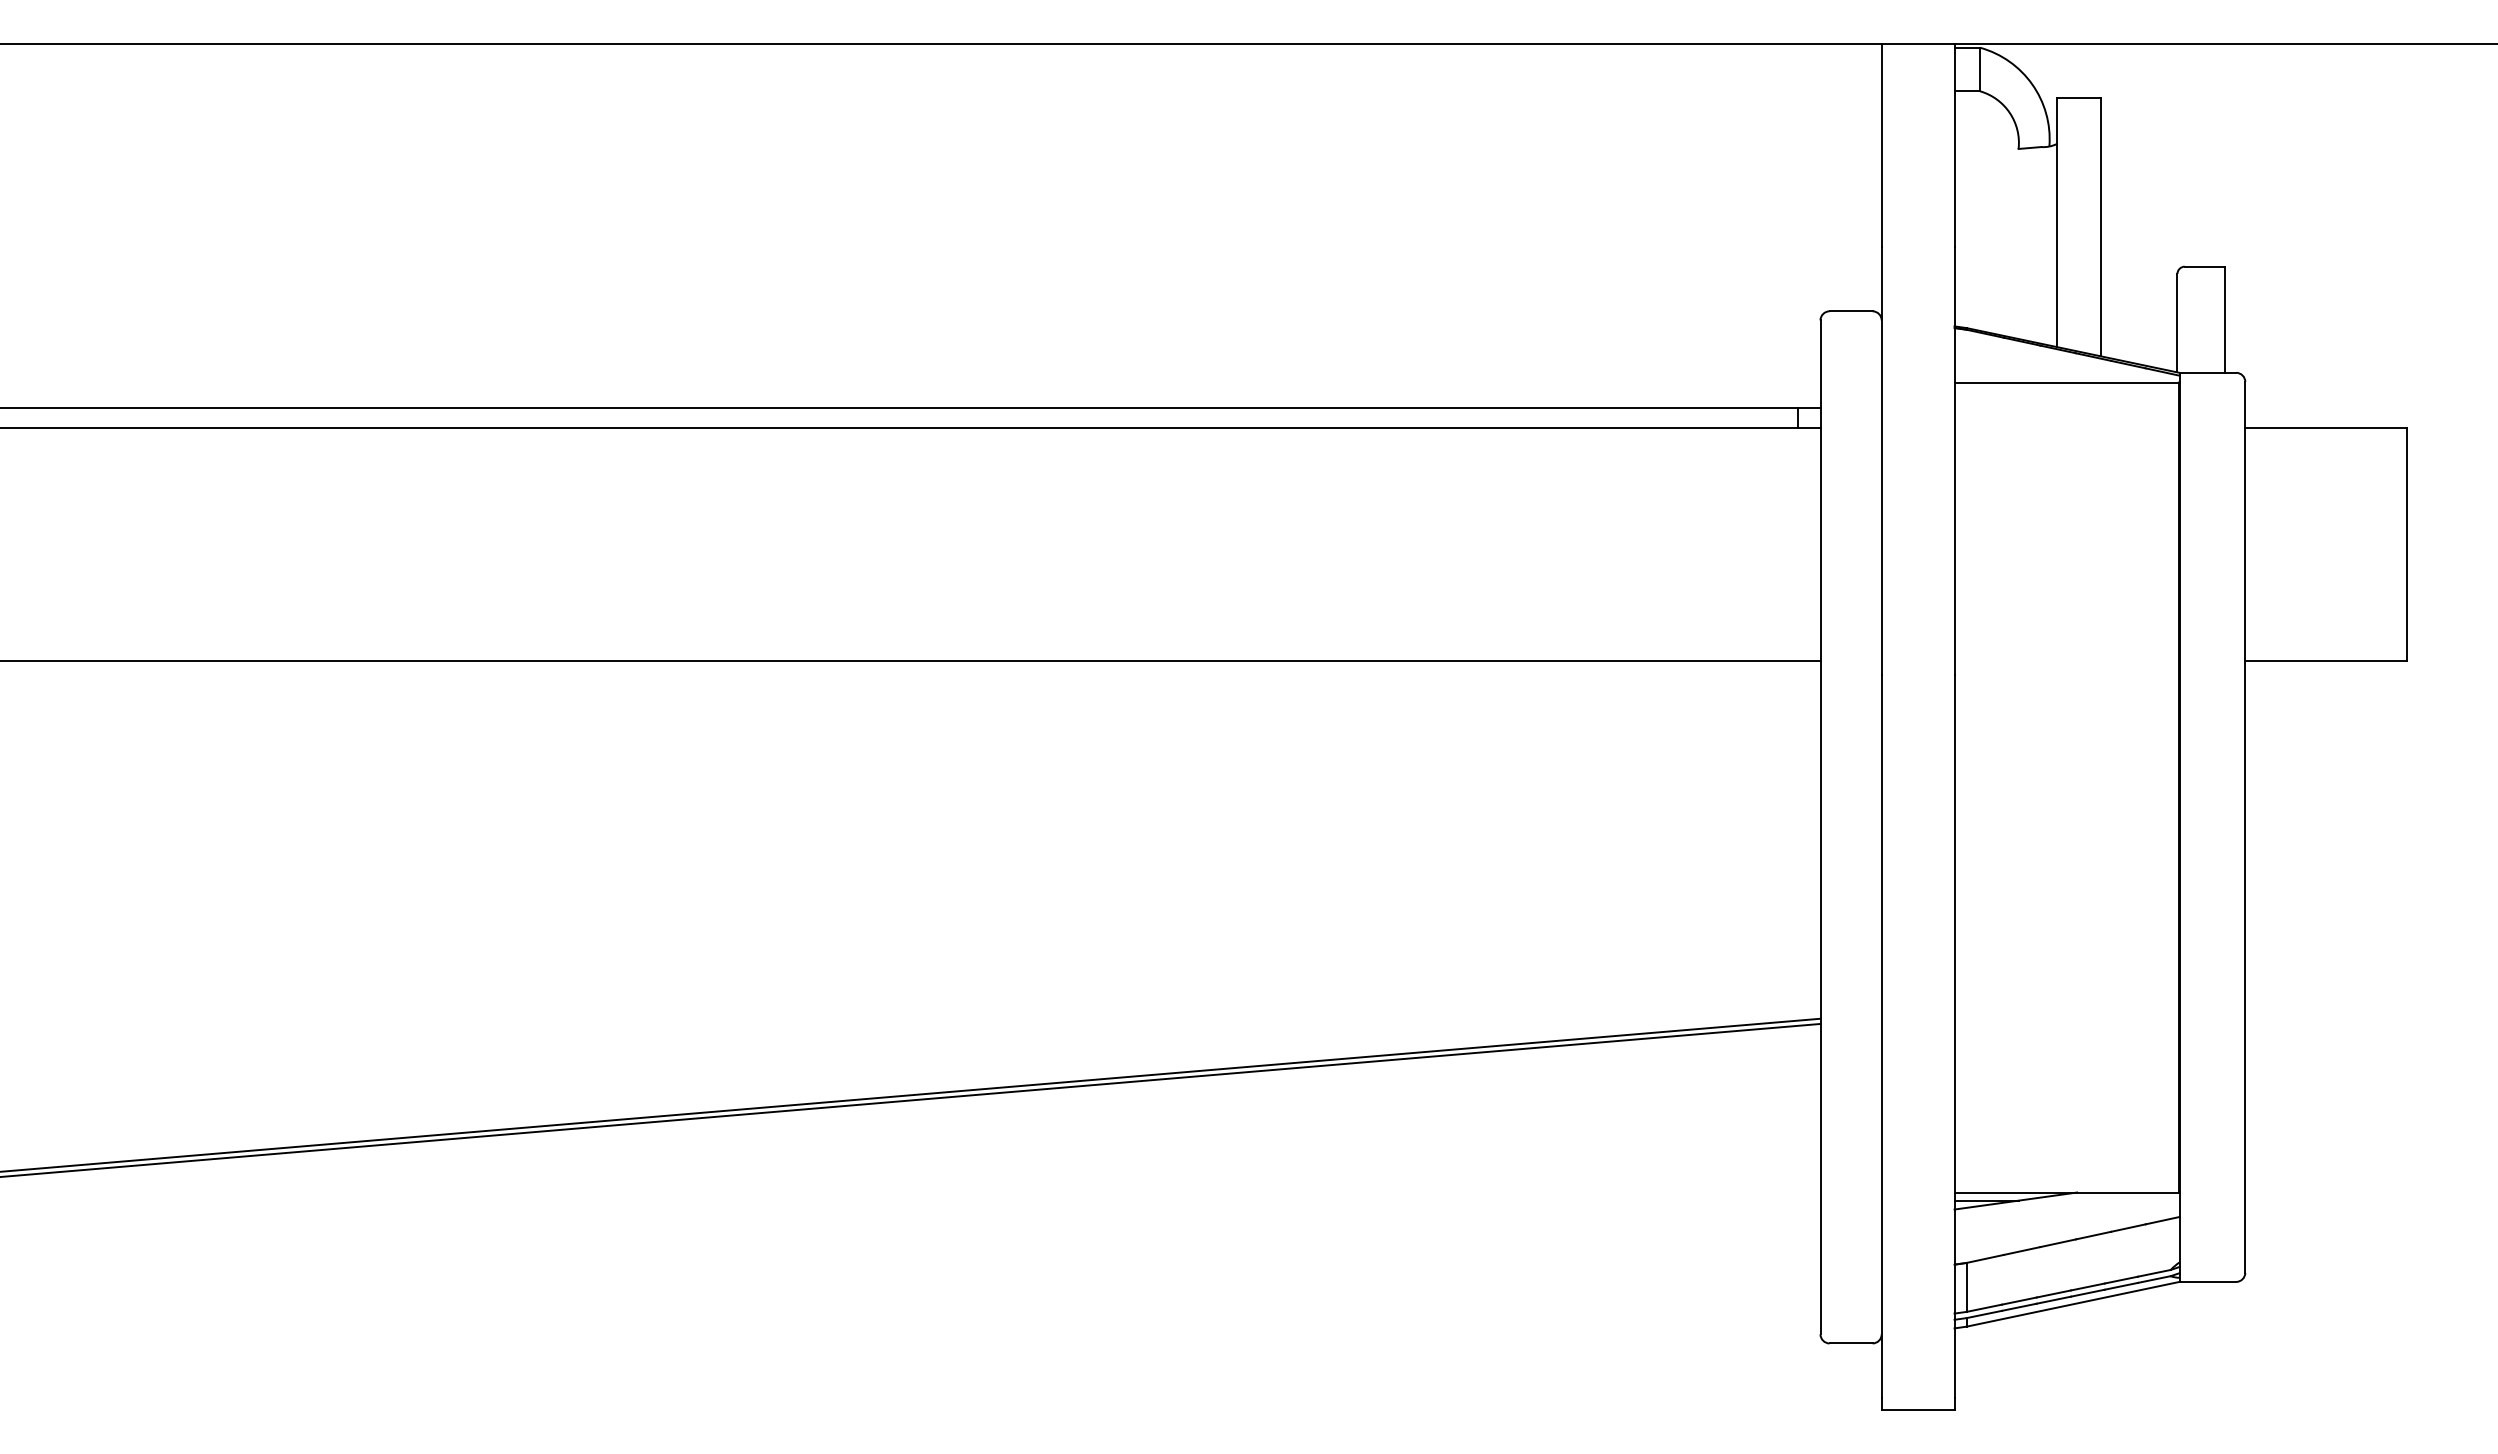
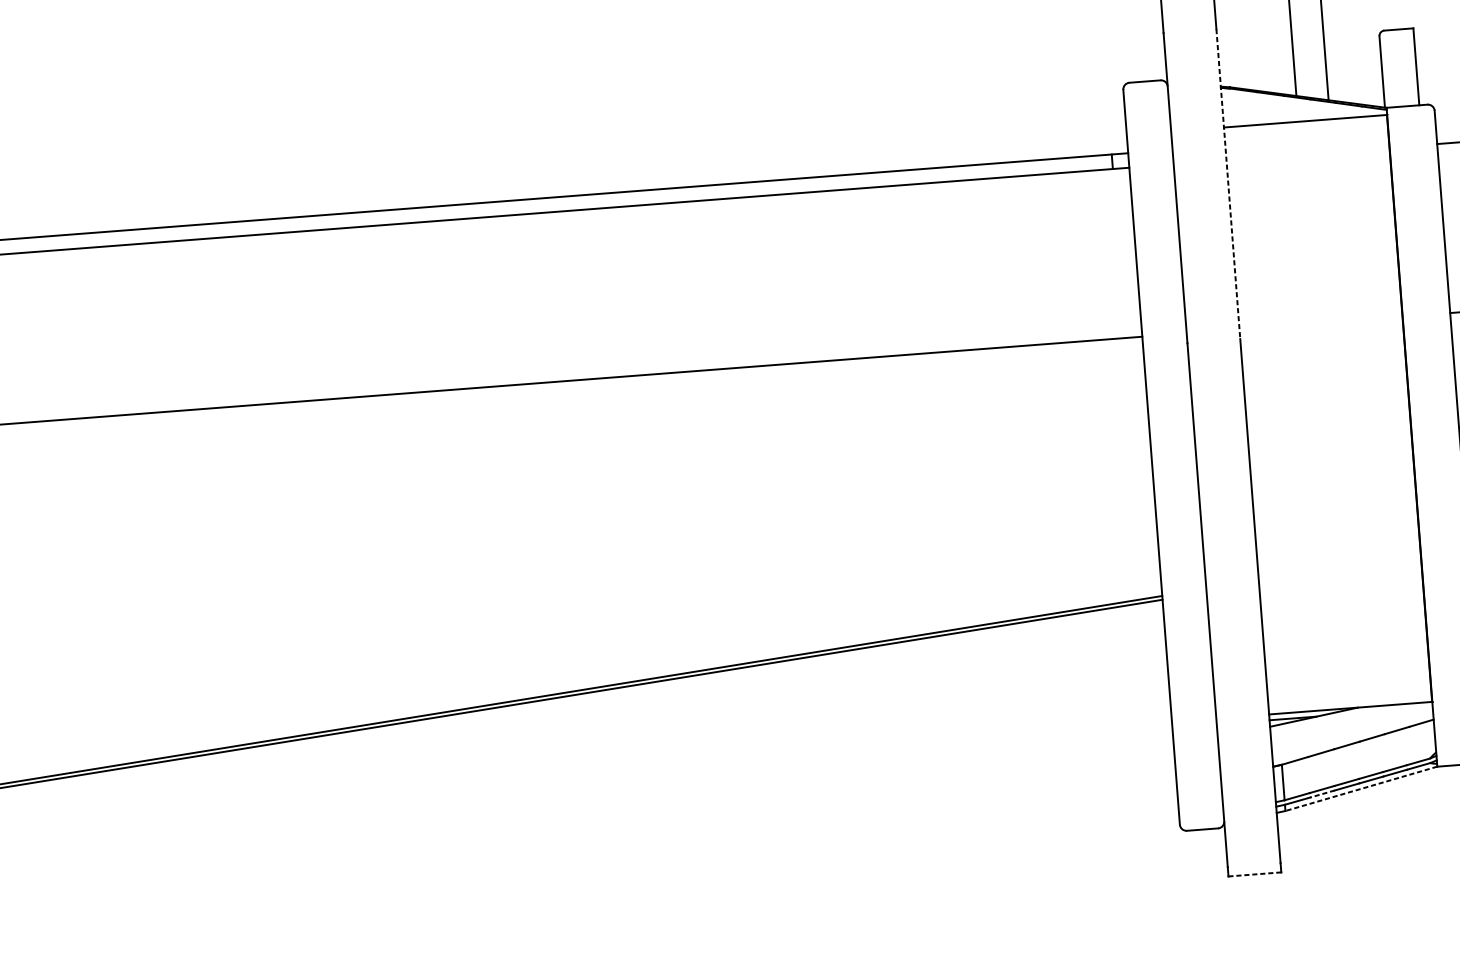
line: (1954, 460) -> (1228, 183), solid -> dashed
line: (2073, 1304) -> (1361, 788), solid -> dashed
line: (2019, 1307) -> (1322, 794), solid -> dashed
line: (1917, 1410) -> (1254, 874), solid -> dashed

